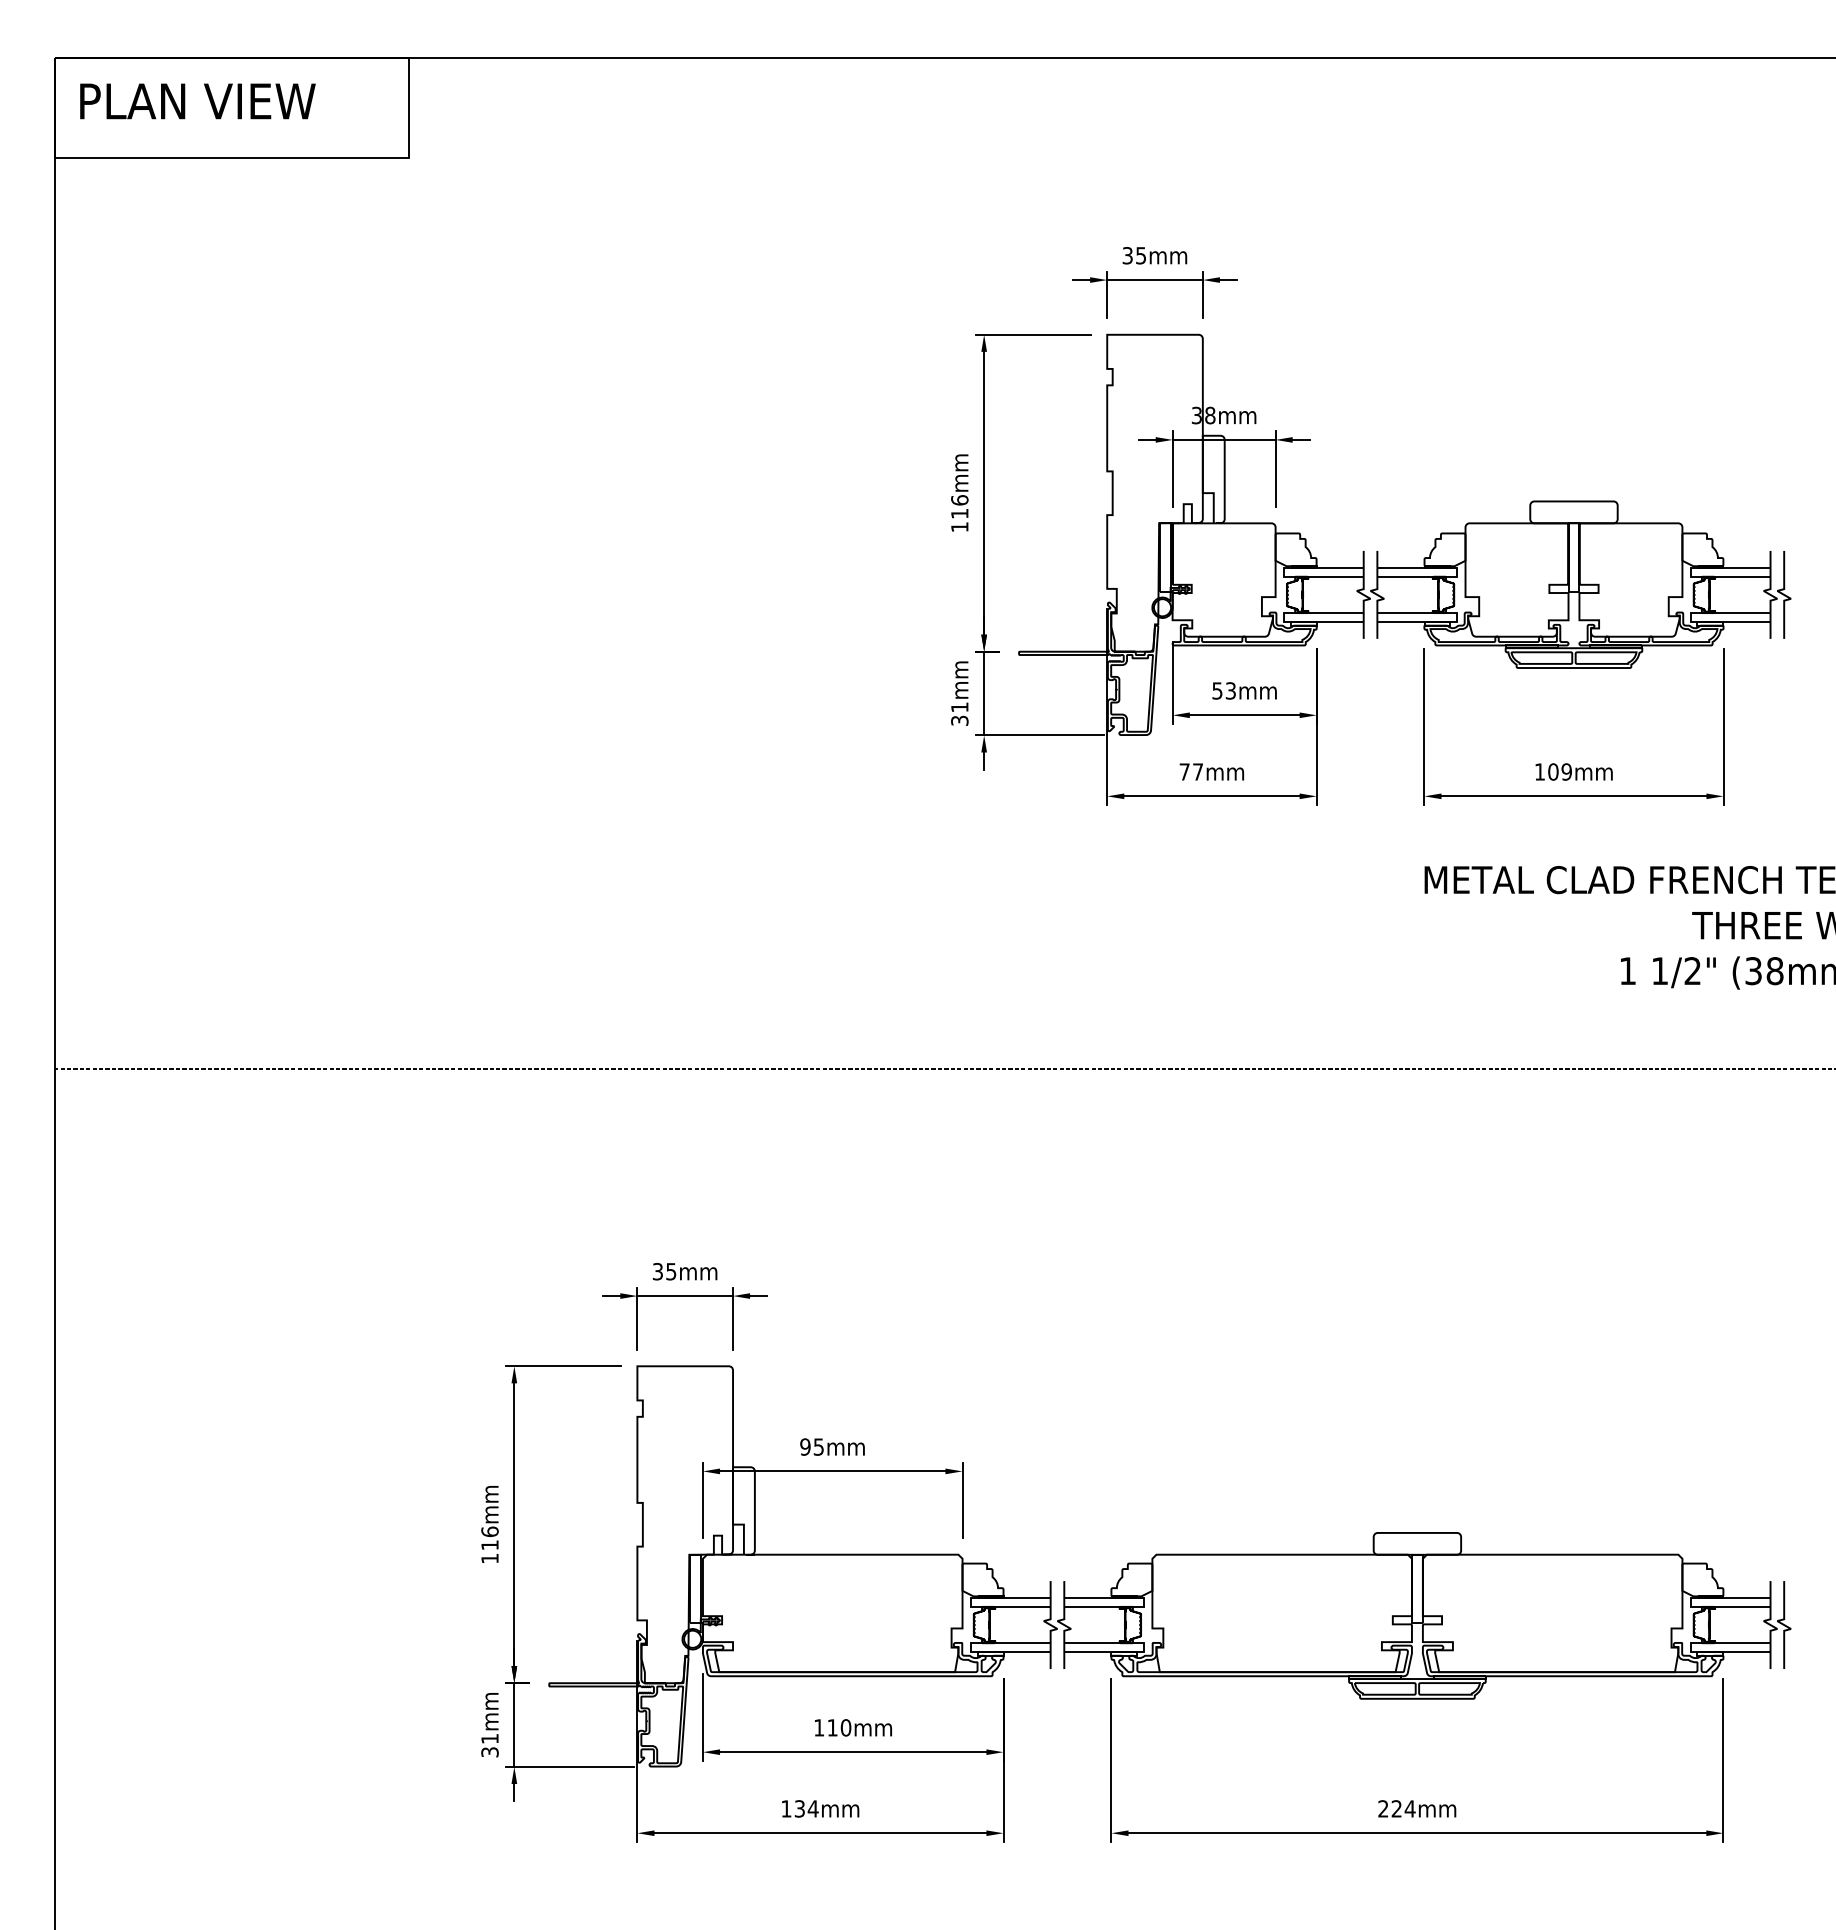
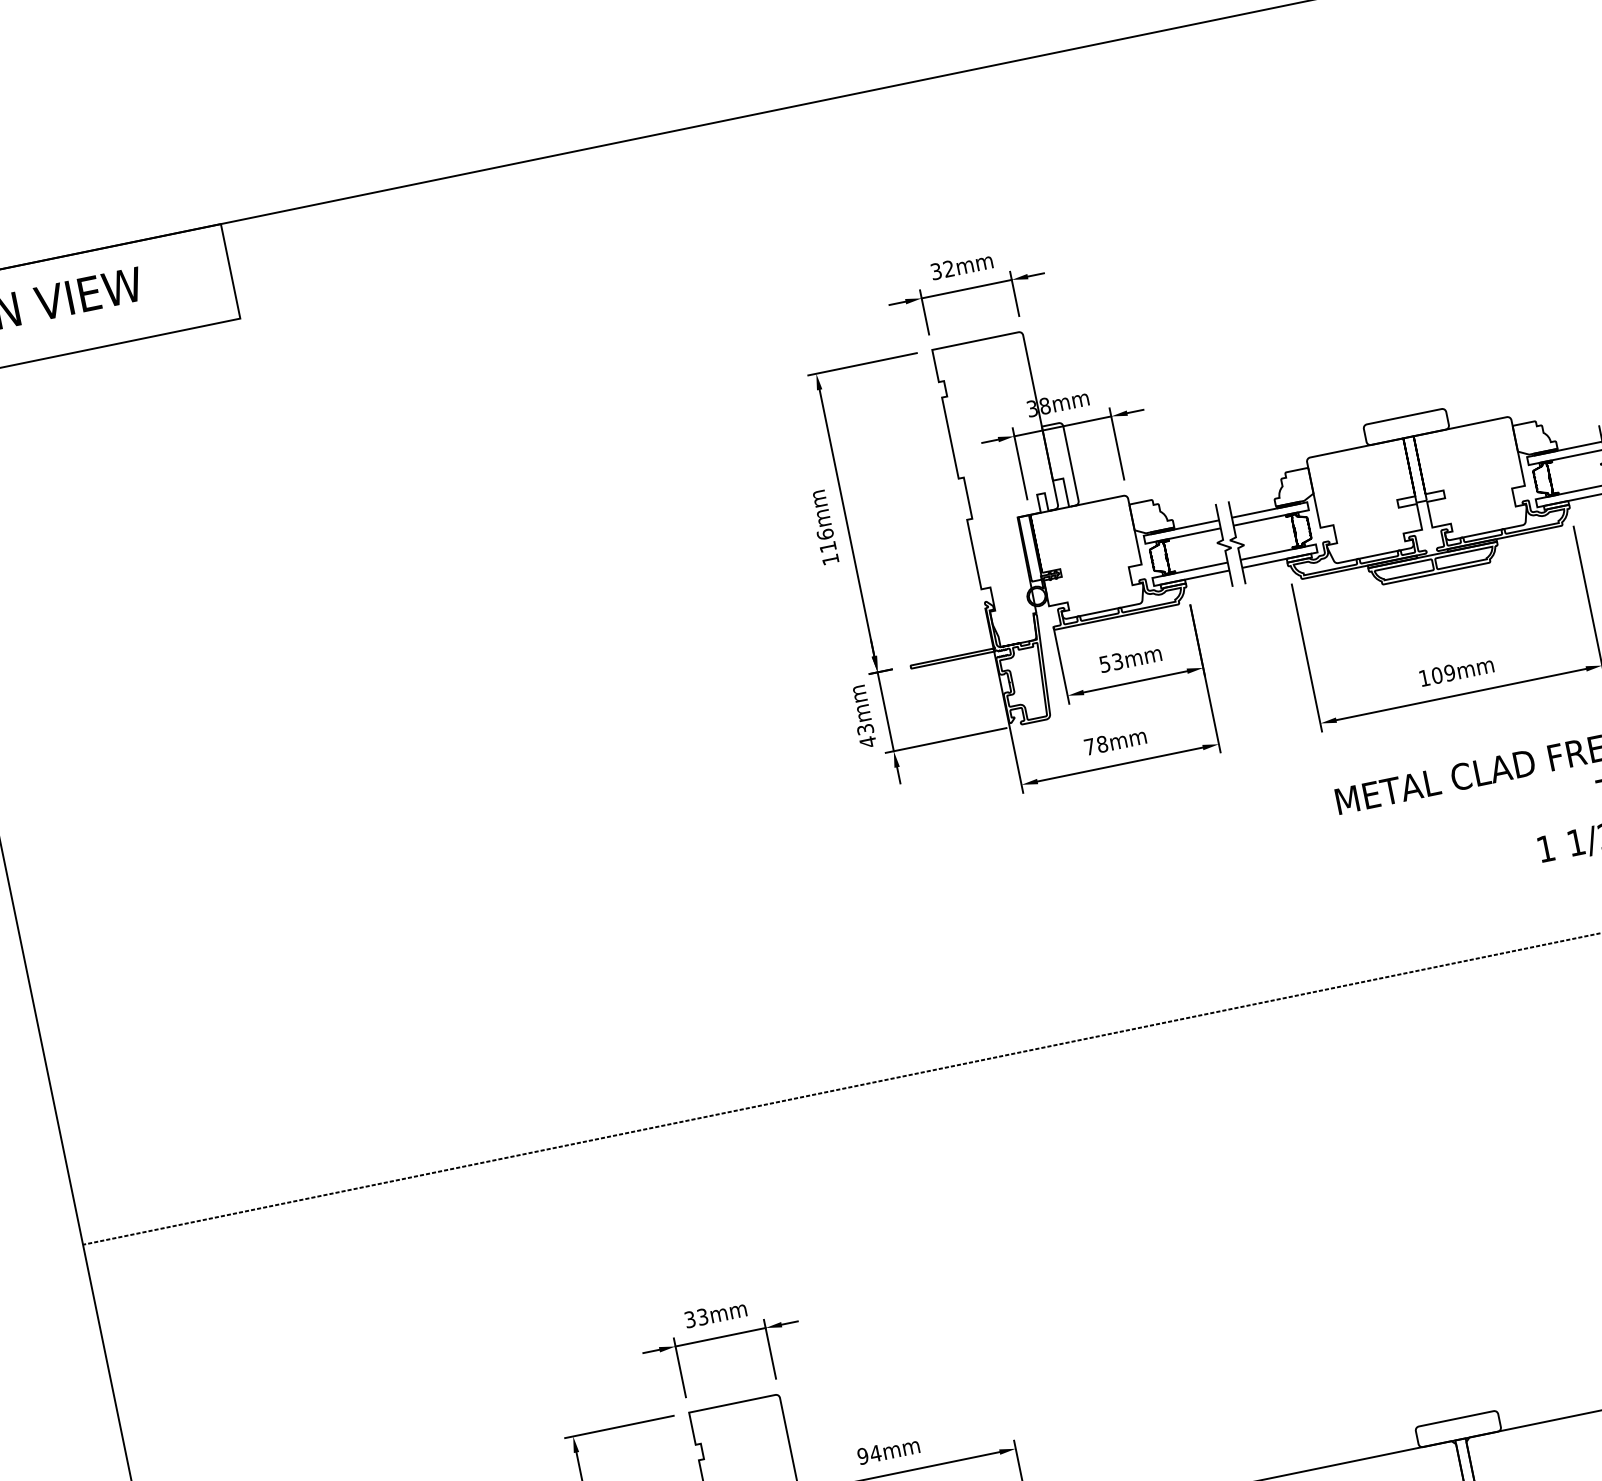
text: (1140, 255) -> (948, 268), 35mm -> 32mm
text: (959, 714) -> (866, 736), 31mm -> 43mm
text: (1198, 771) -> (1102, 743), 77mm -> 78mm
text: (671, 1270) -> (702, 1315), 35mm -> 33mm
text: (818, 1446) -> (875, 1453), 95mm -> 94mm

